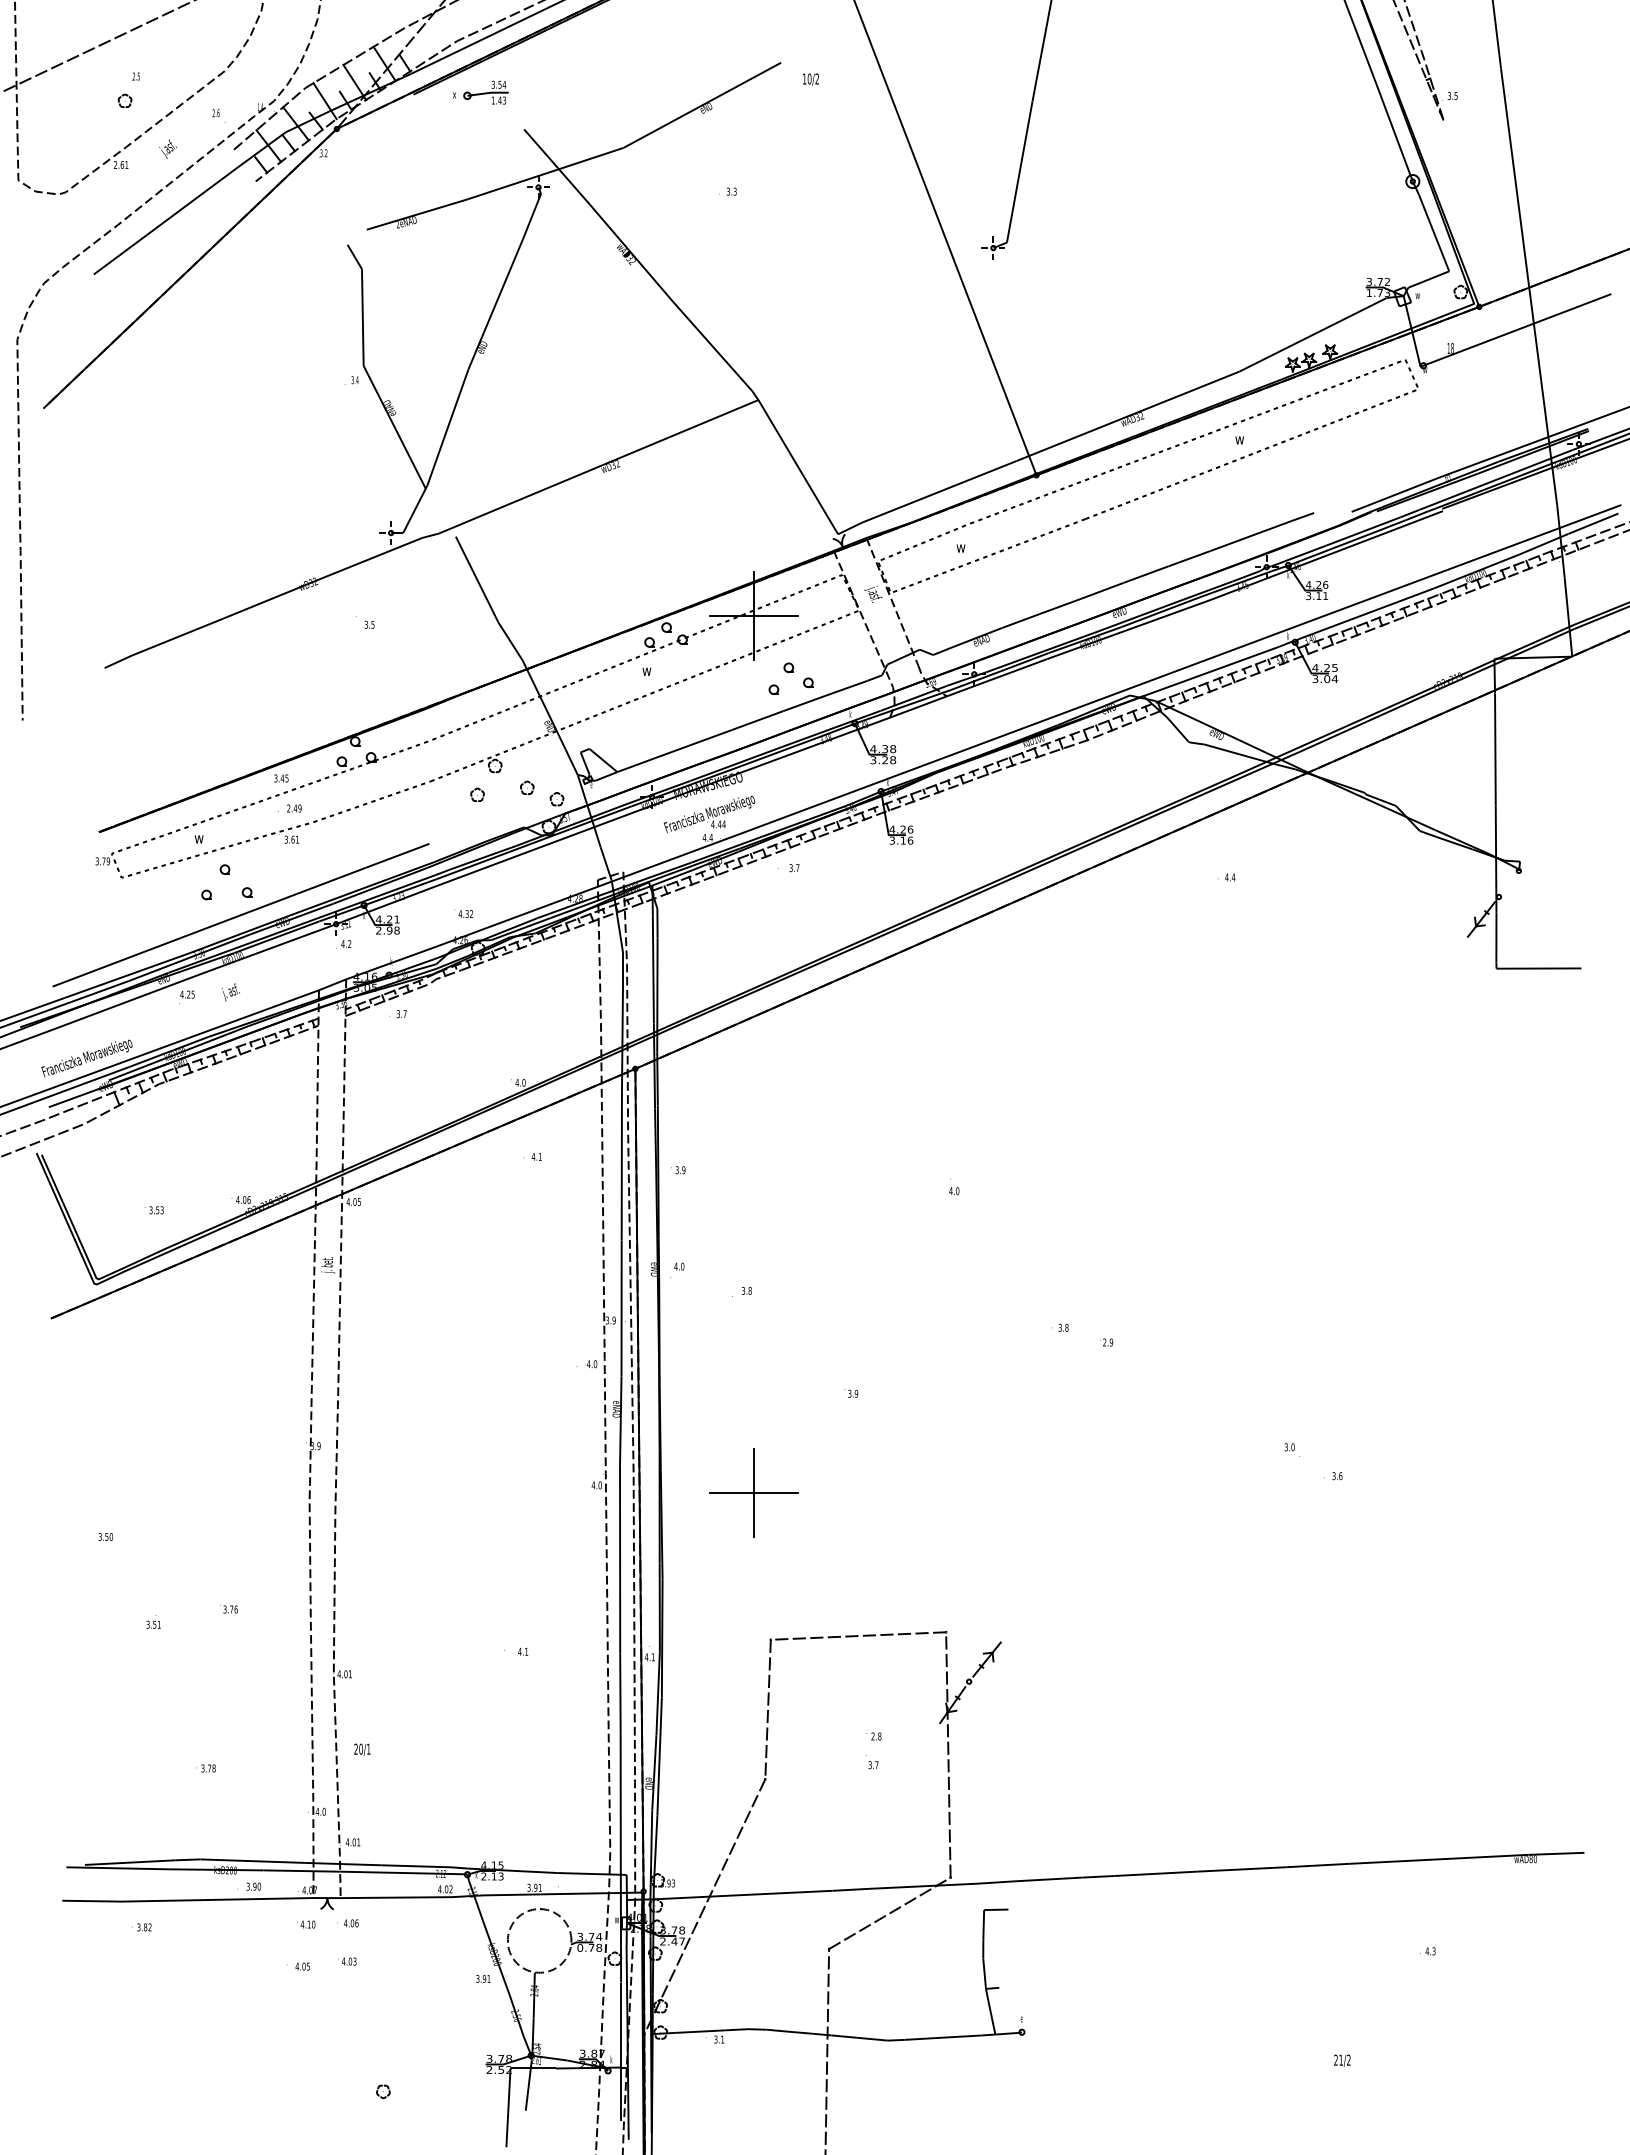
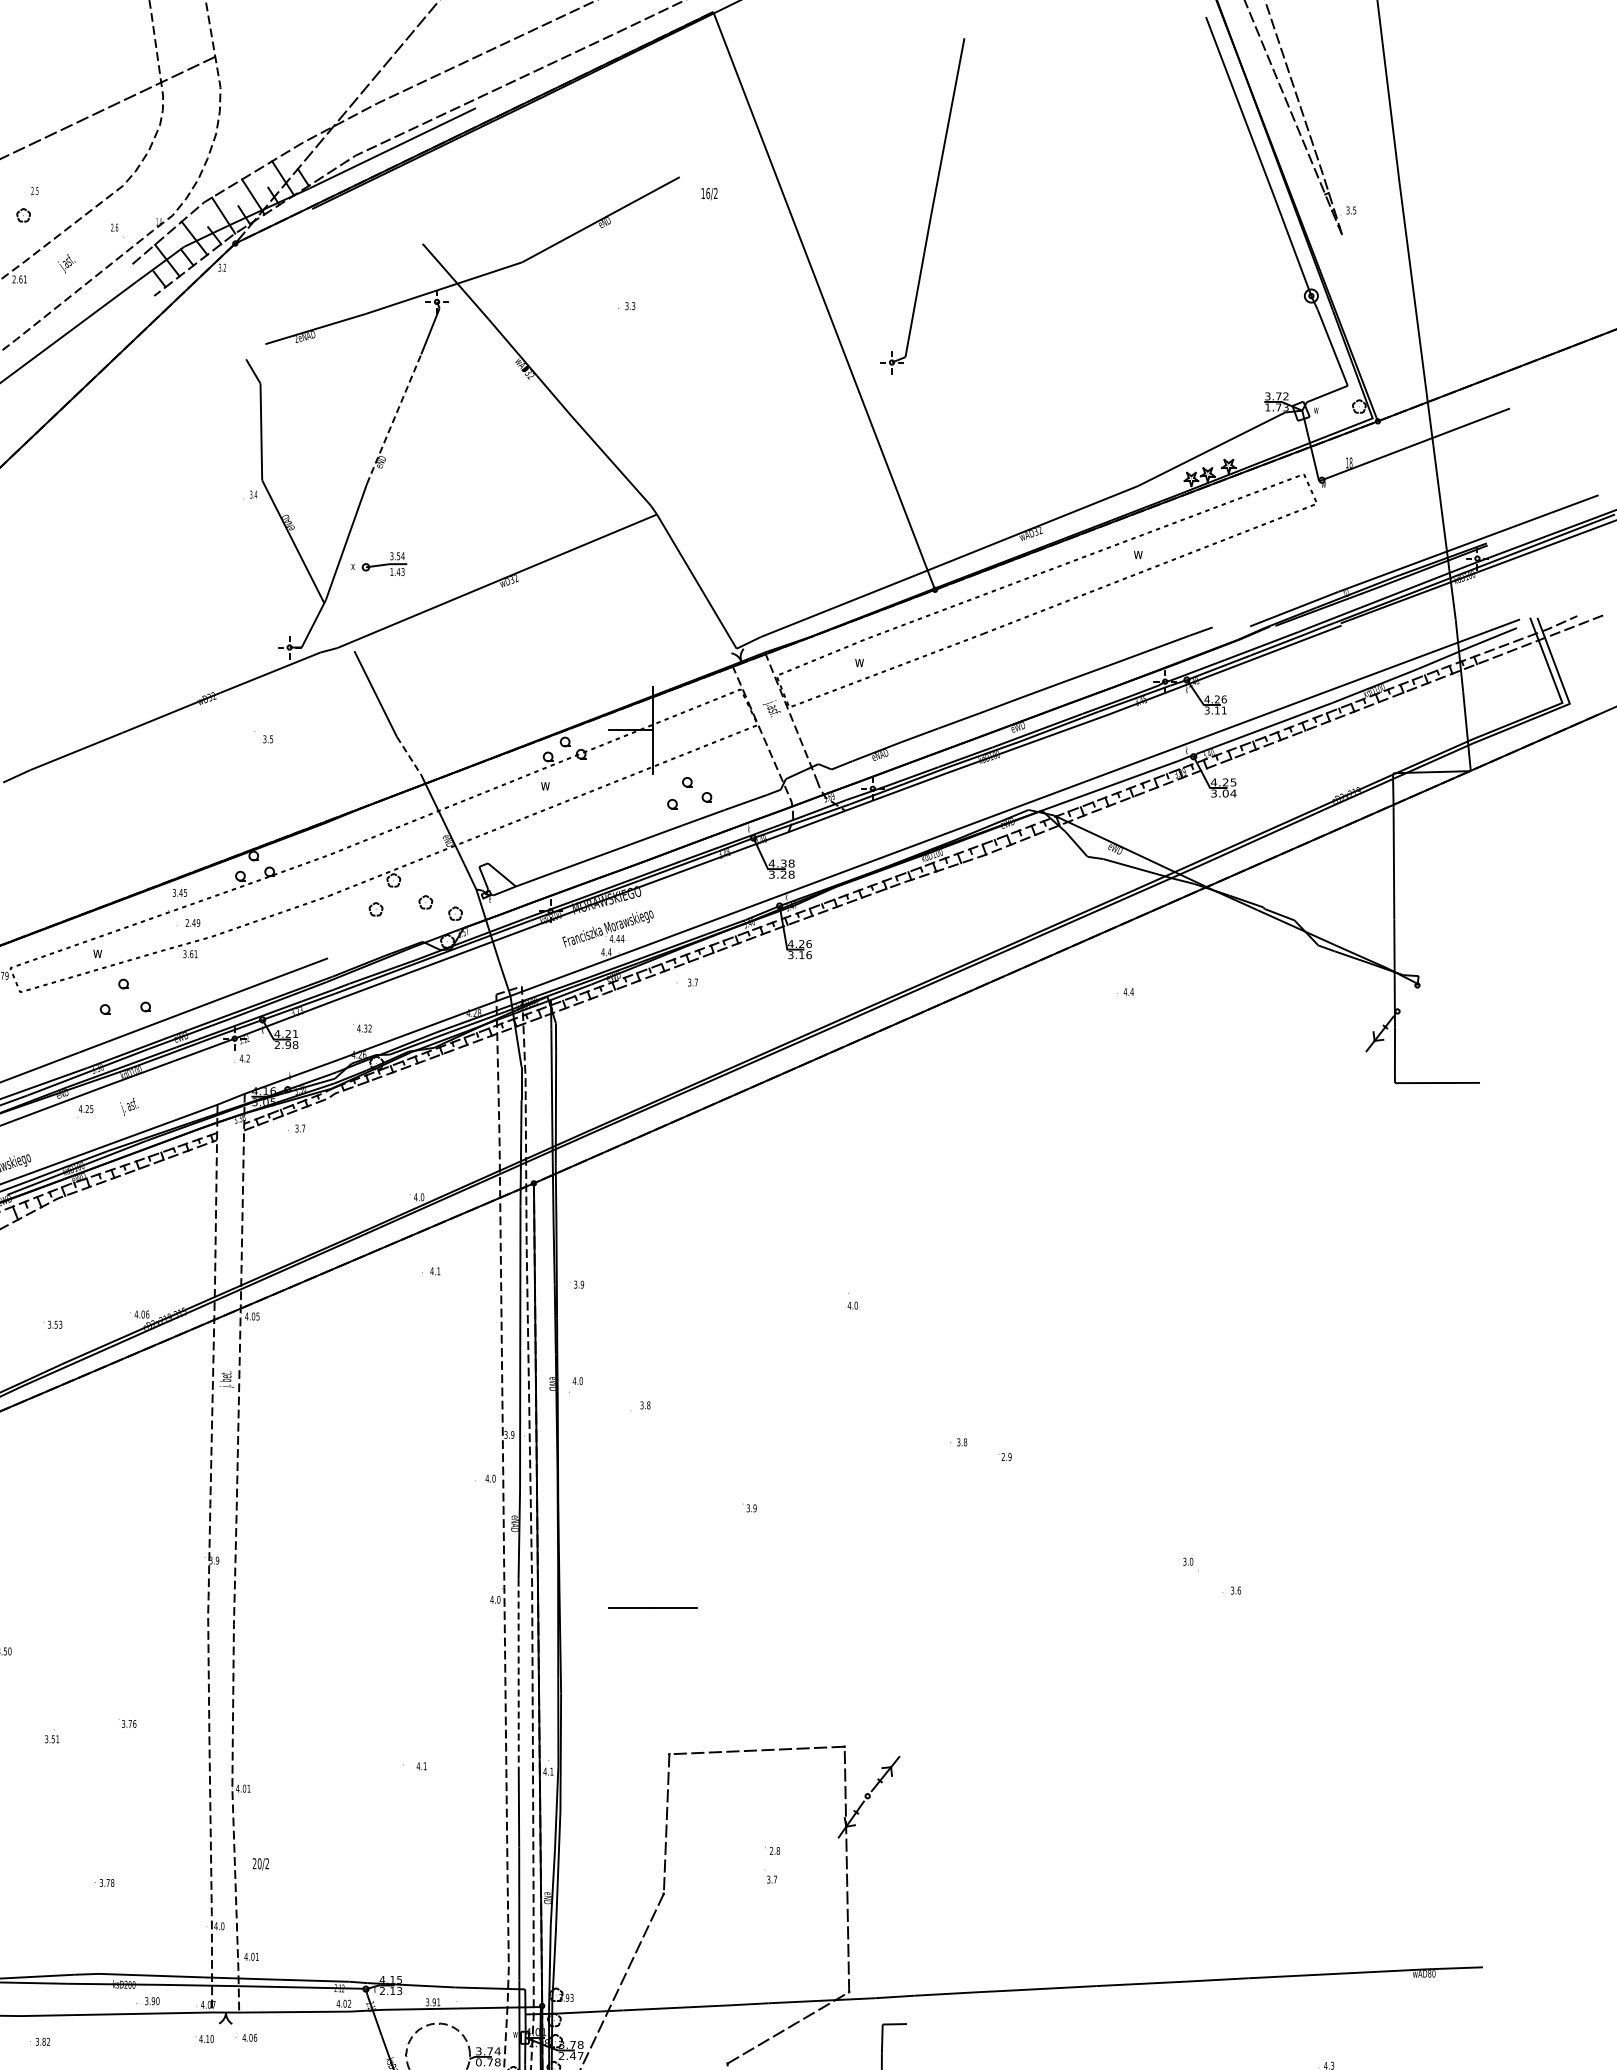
text: (809, 78) -> (708, 192), 10/2 -> 16/2
part: (480, 92) -> (379, 563), moved
line: (495, 304) -> (394, 418), solid -> dashed
line: (776, 615) -> (675, 729), removed
line: (510, 641) -> (409, 755), solid -> dashed
line: (754, 1493) -> (653, 1607), removed
line: (620, 1559) -> (519, 1673), solid -> dashed
text: (368, 1748) -> (267, 1862), 20/1 -> 20/2

